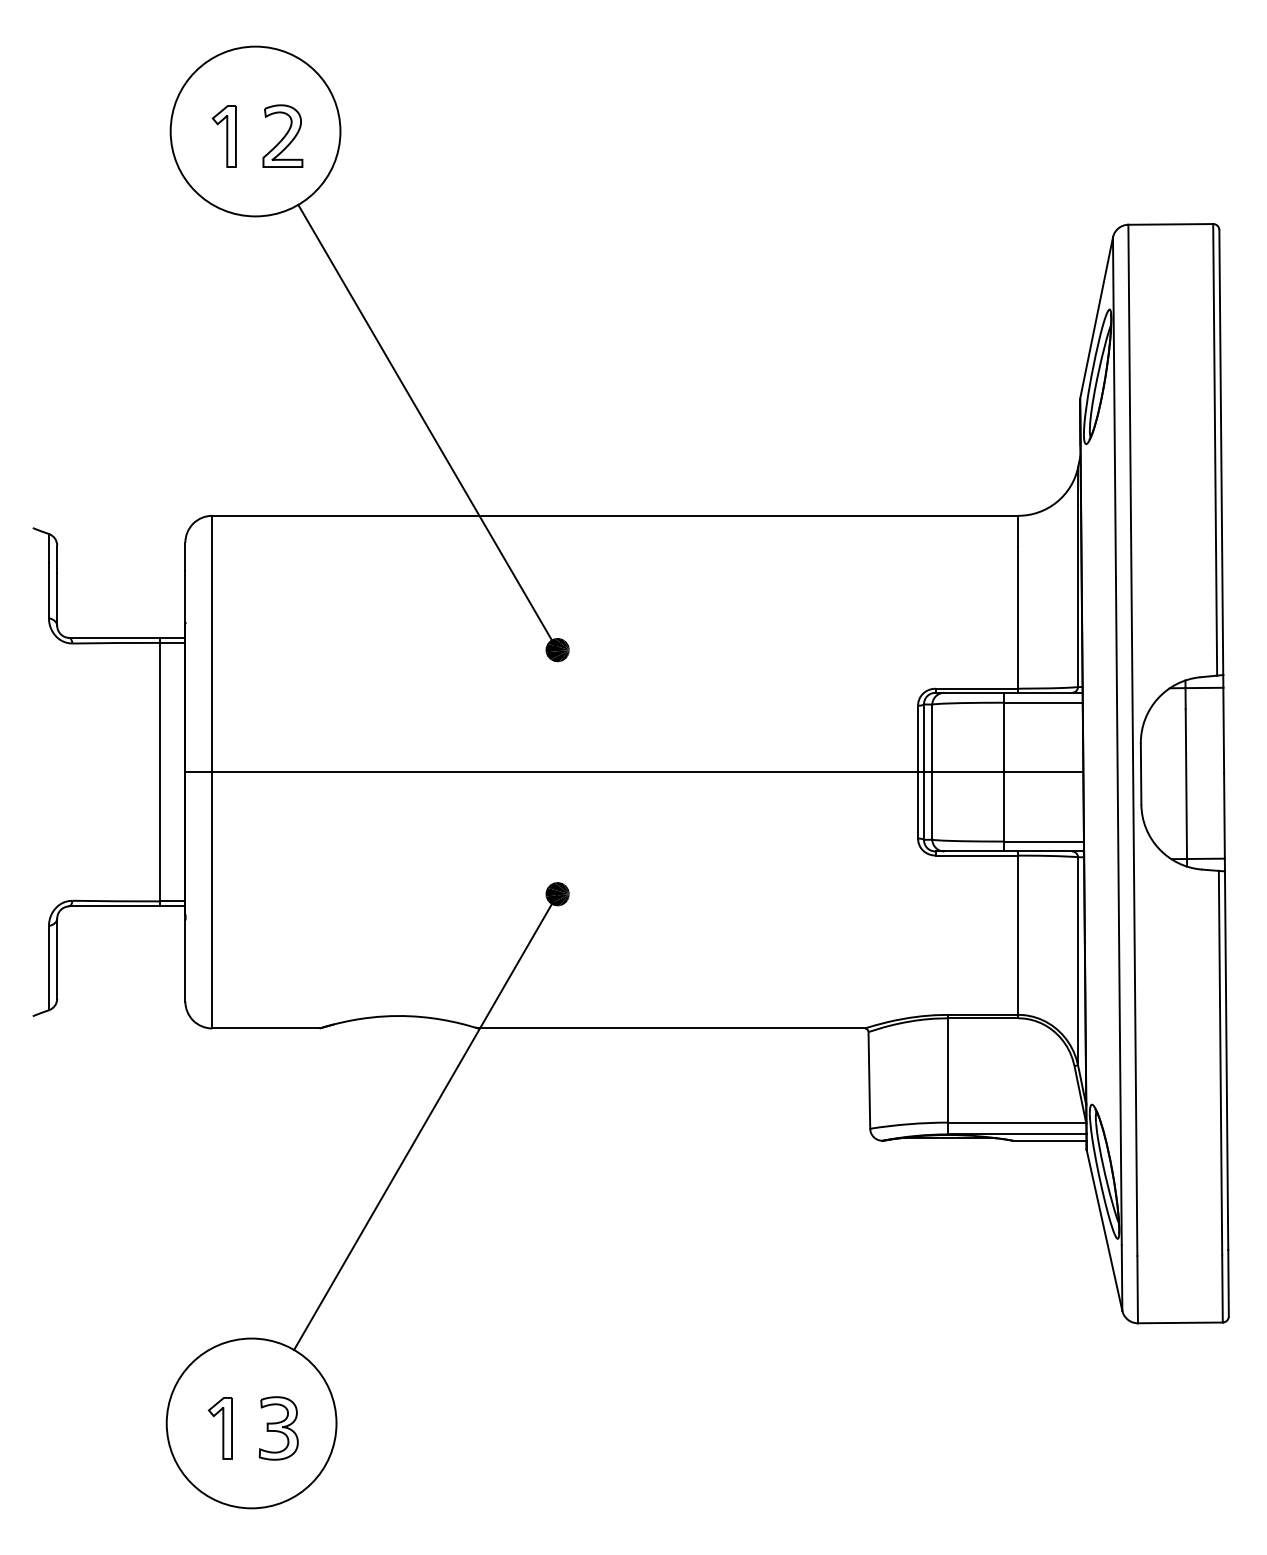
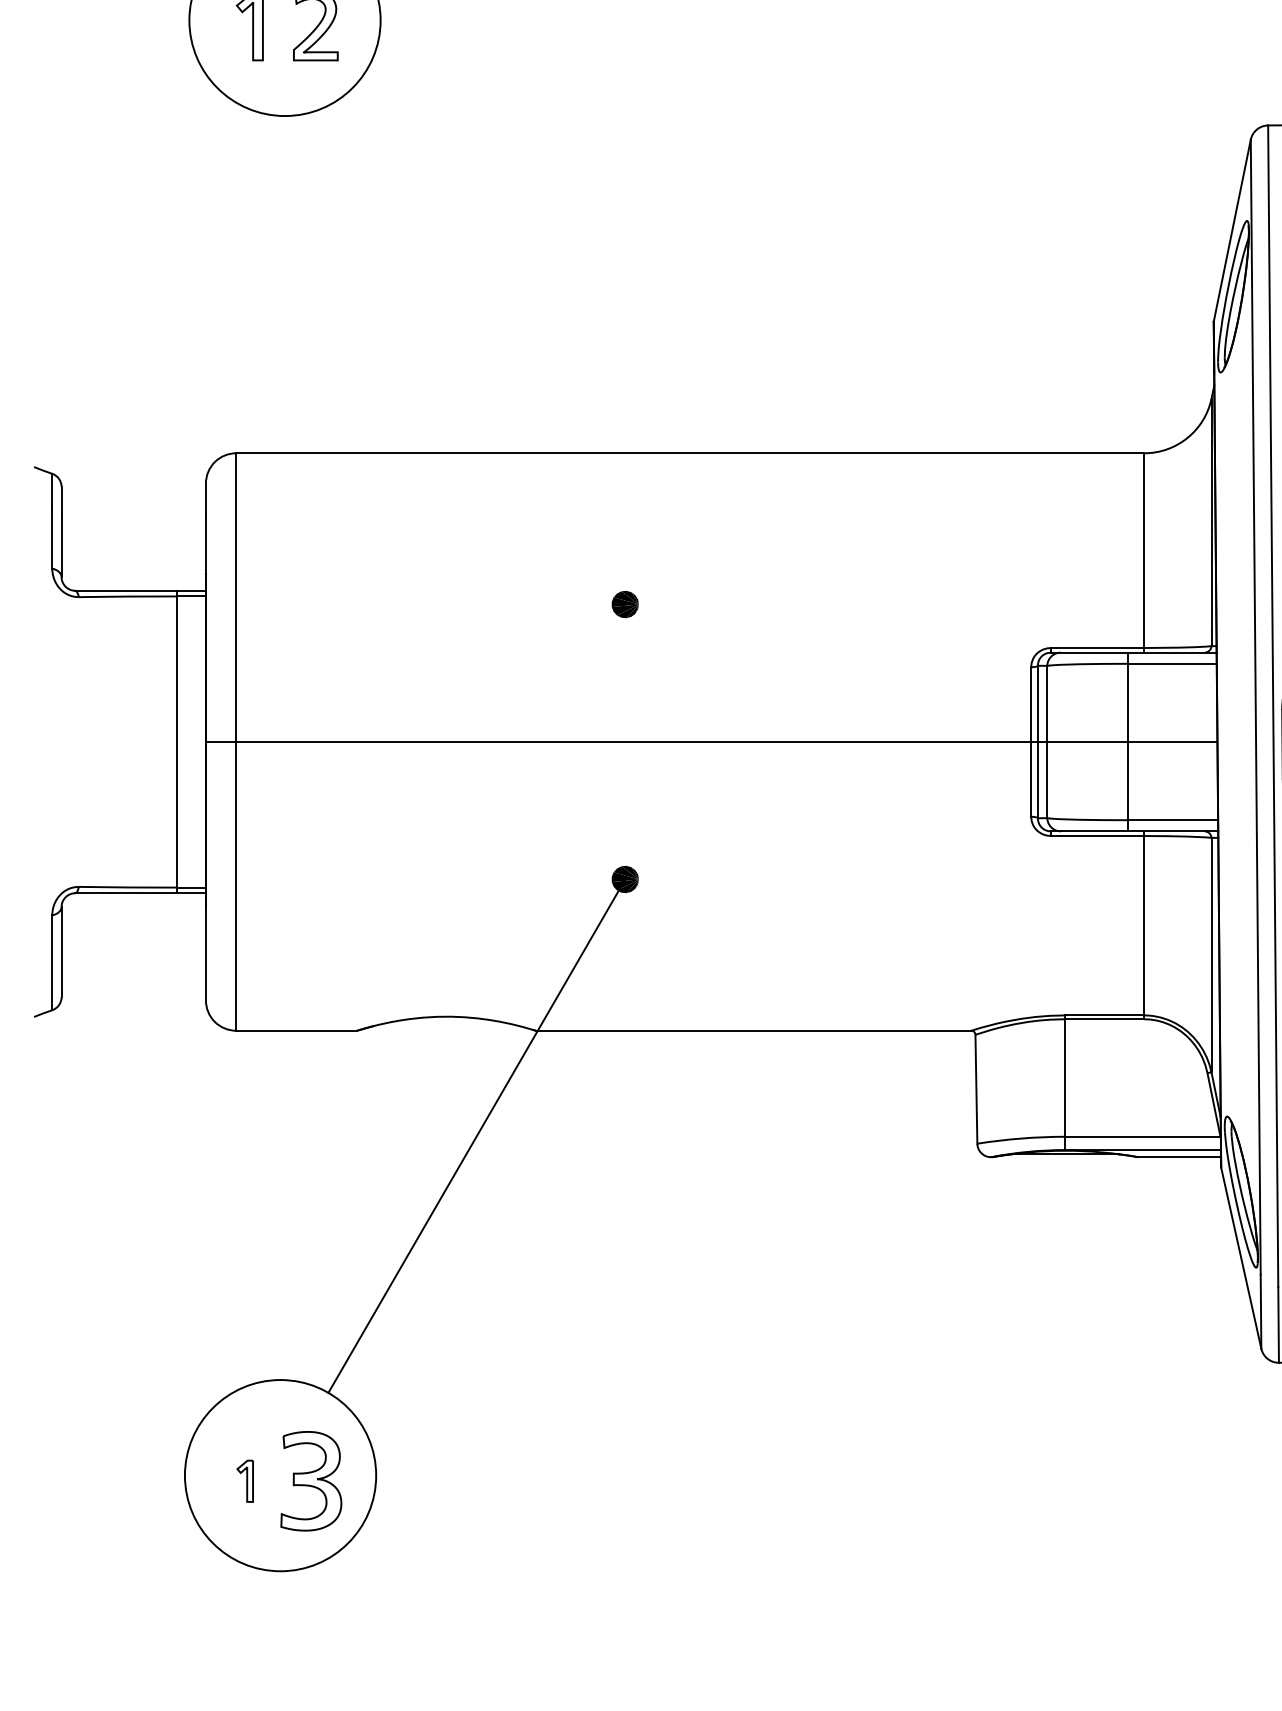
line: (427, 427) -> (478, 353), removed
part: (219, 1428) -> (244, 1481), size x0.6
part: (278, 1428) -> (310, 1481), size x1.4

